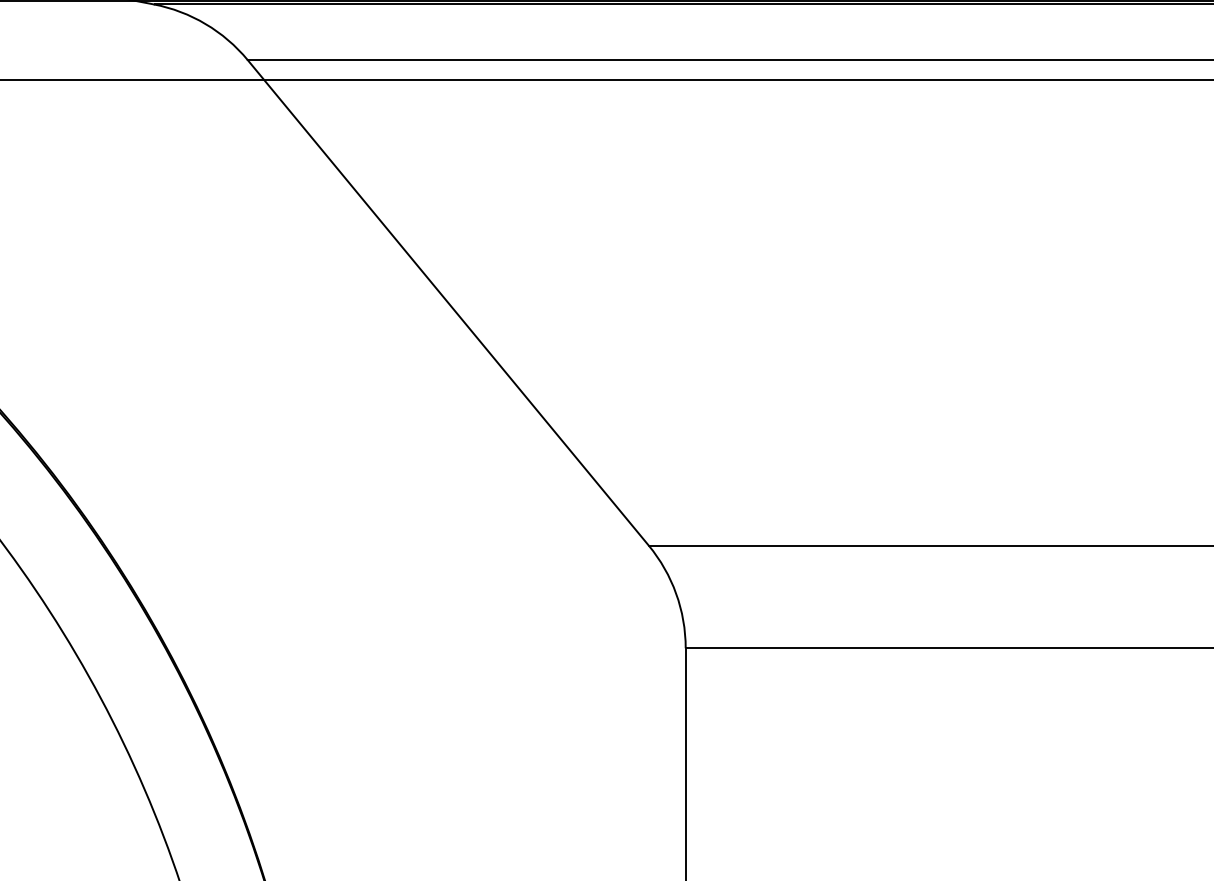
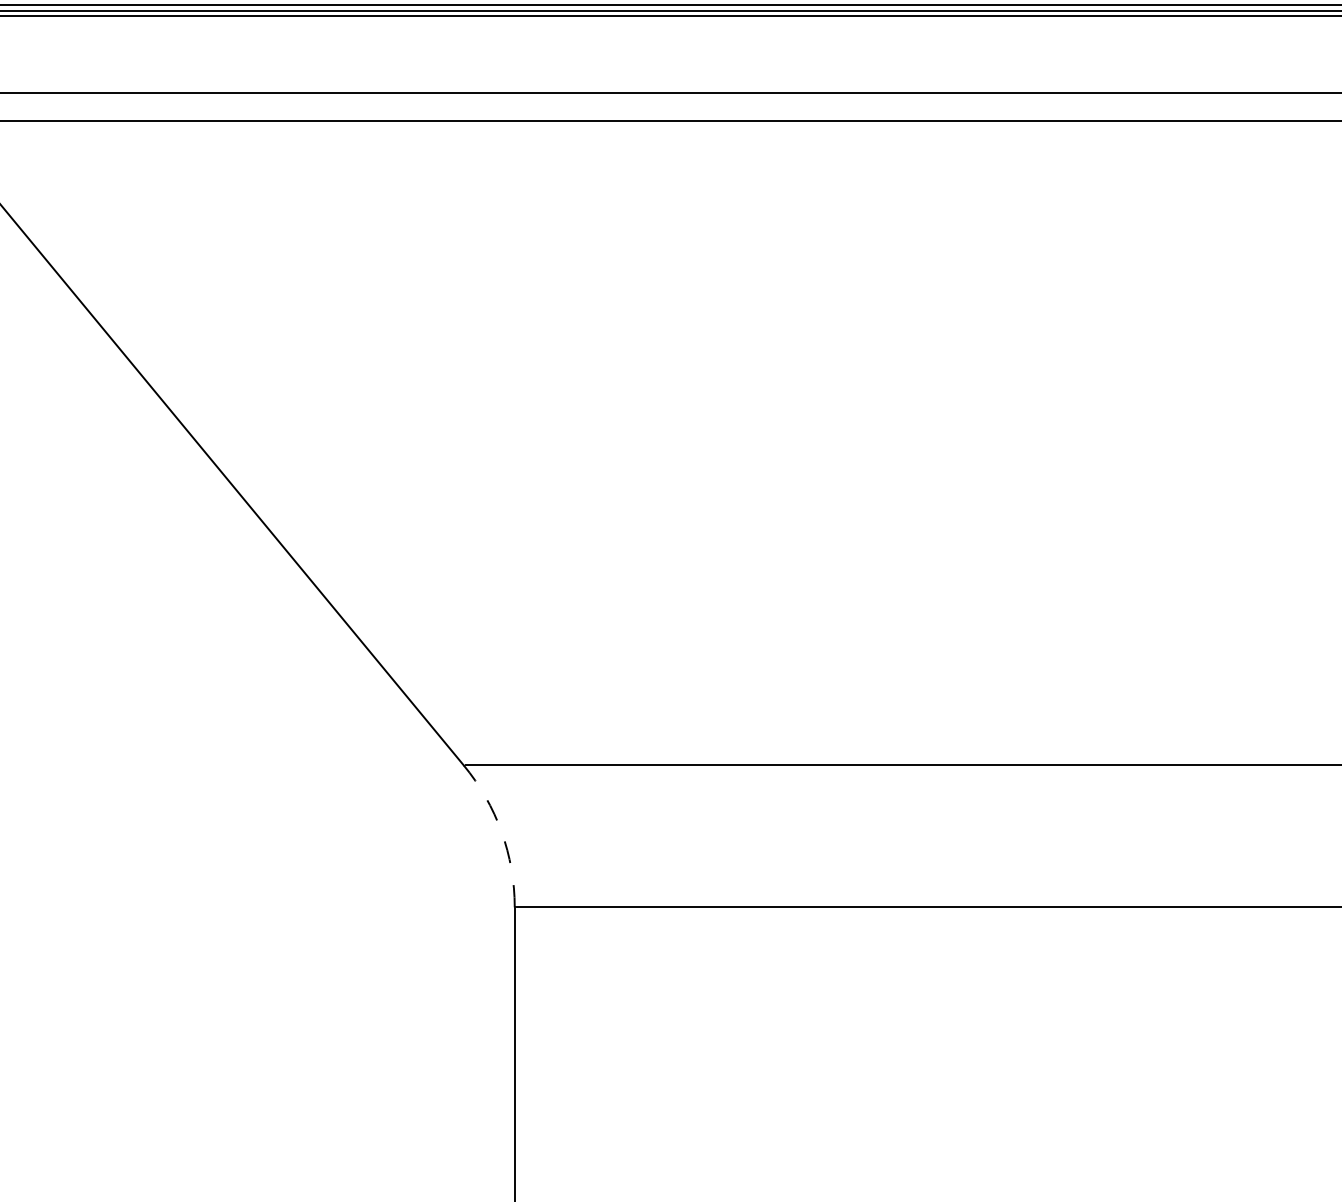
arc: (676, 593) -> (502, 831), solid -> dashed

